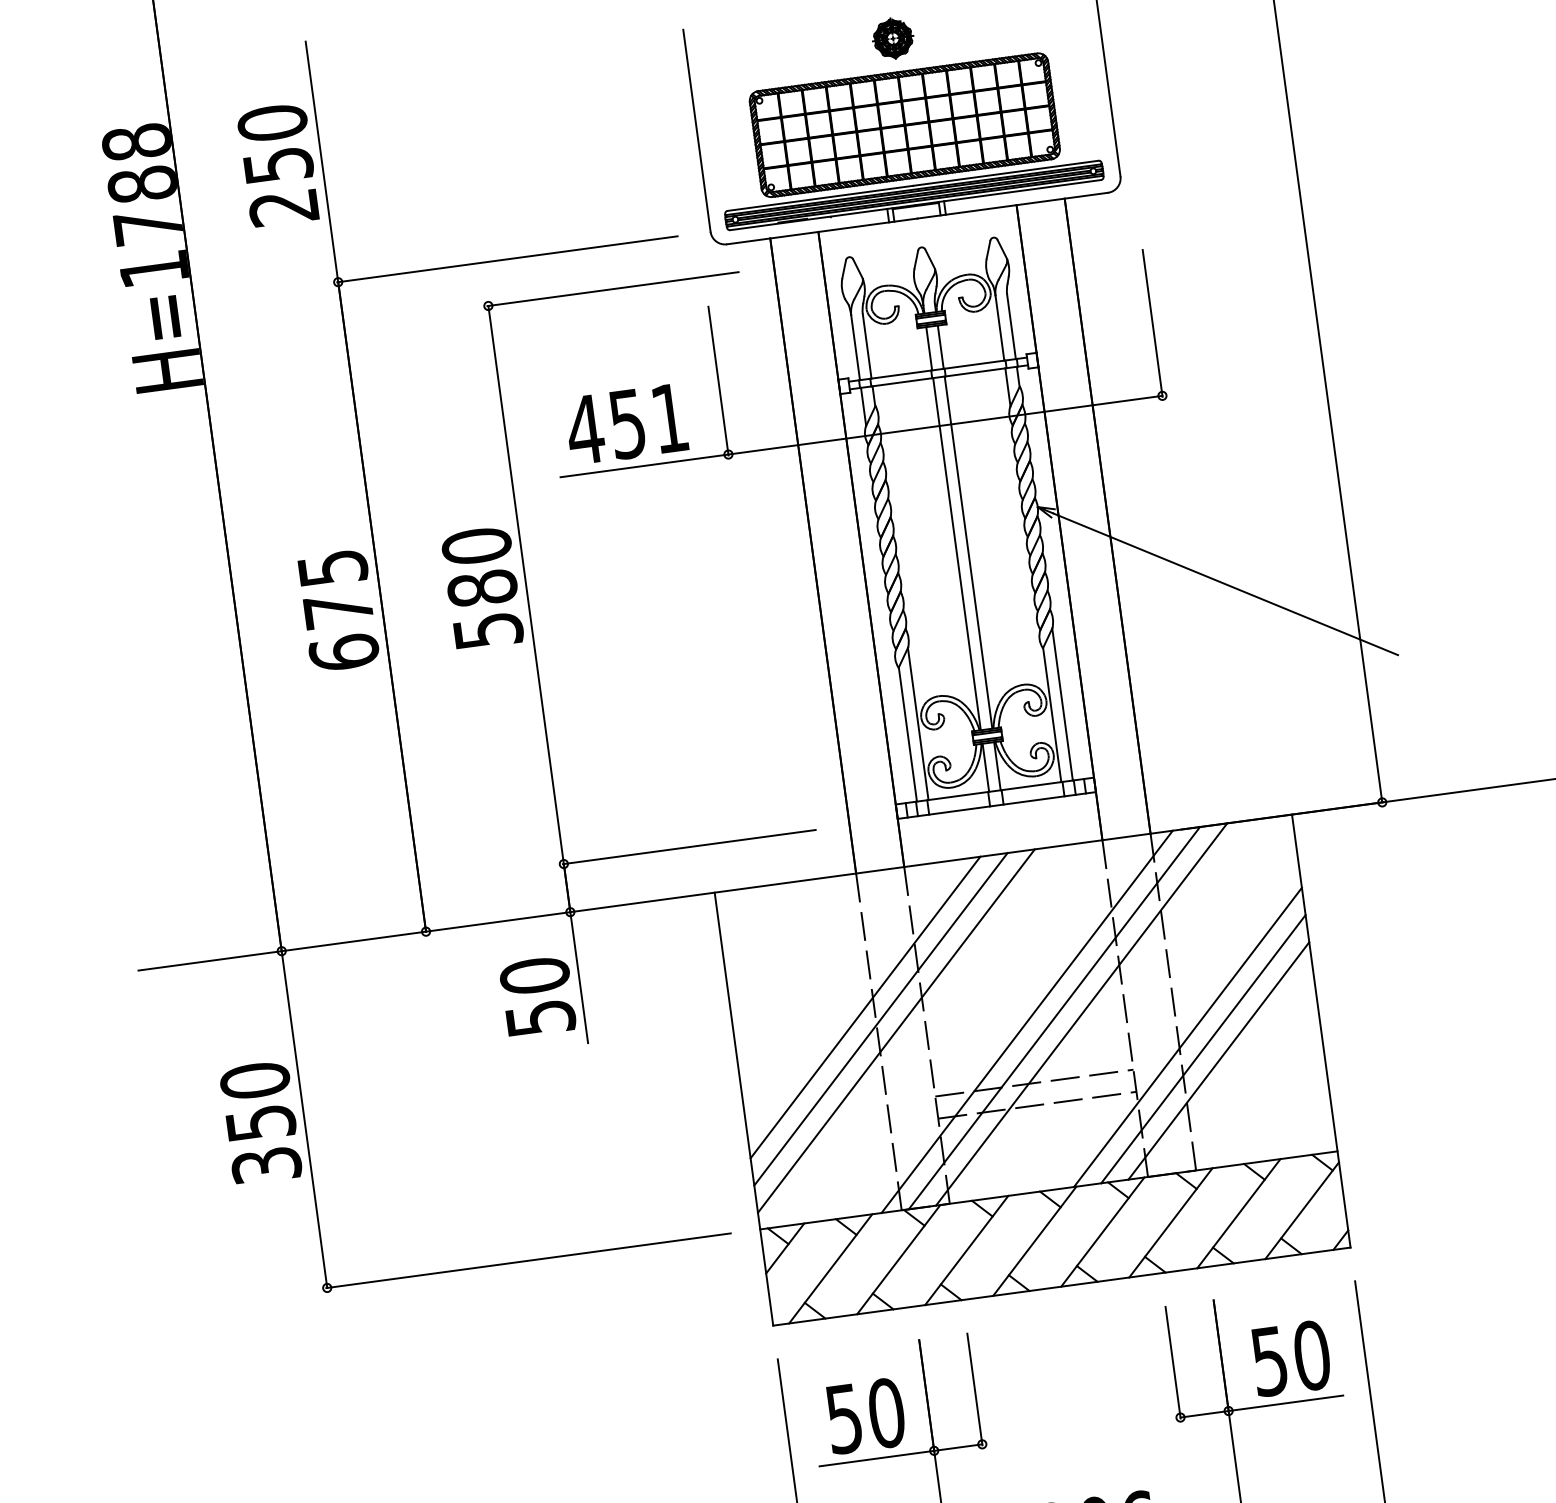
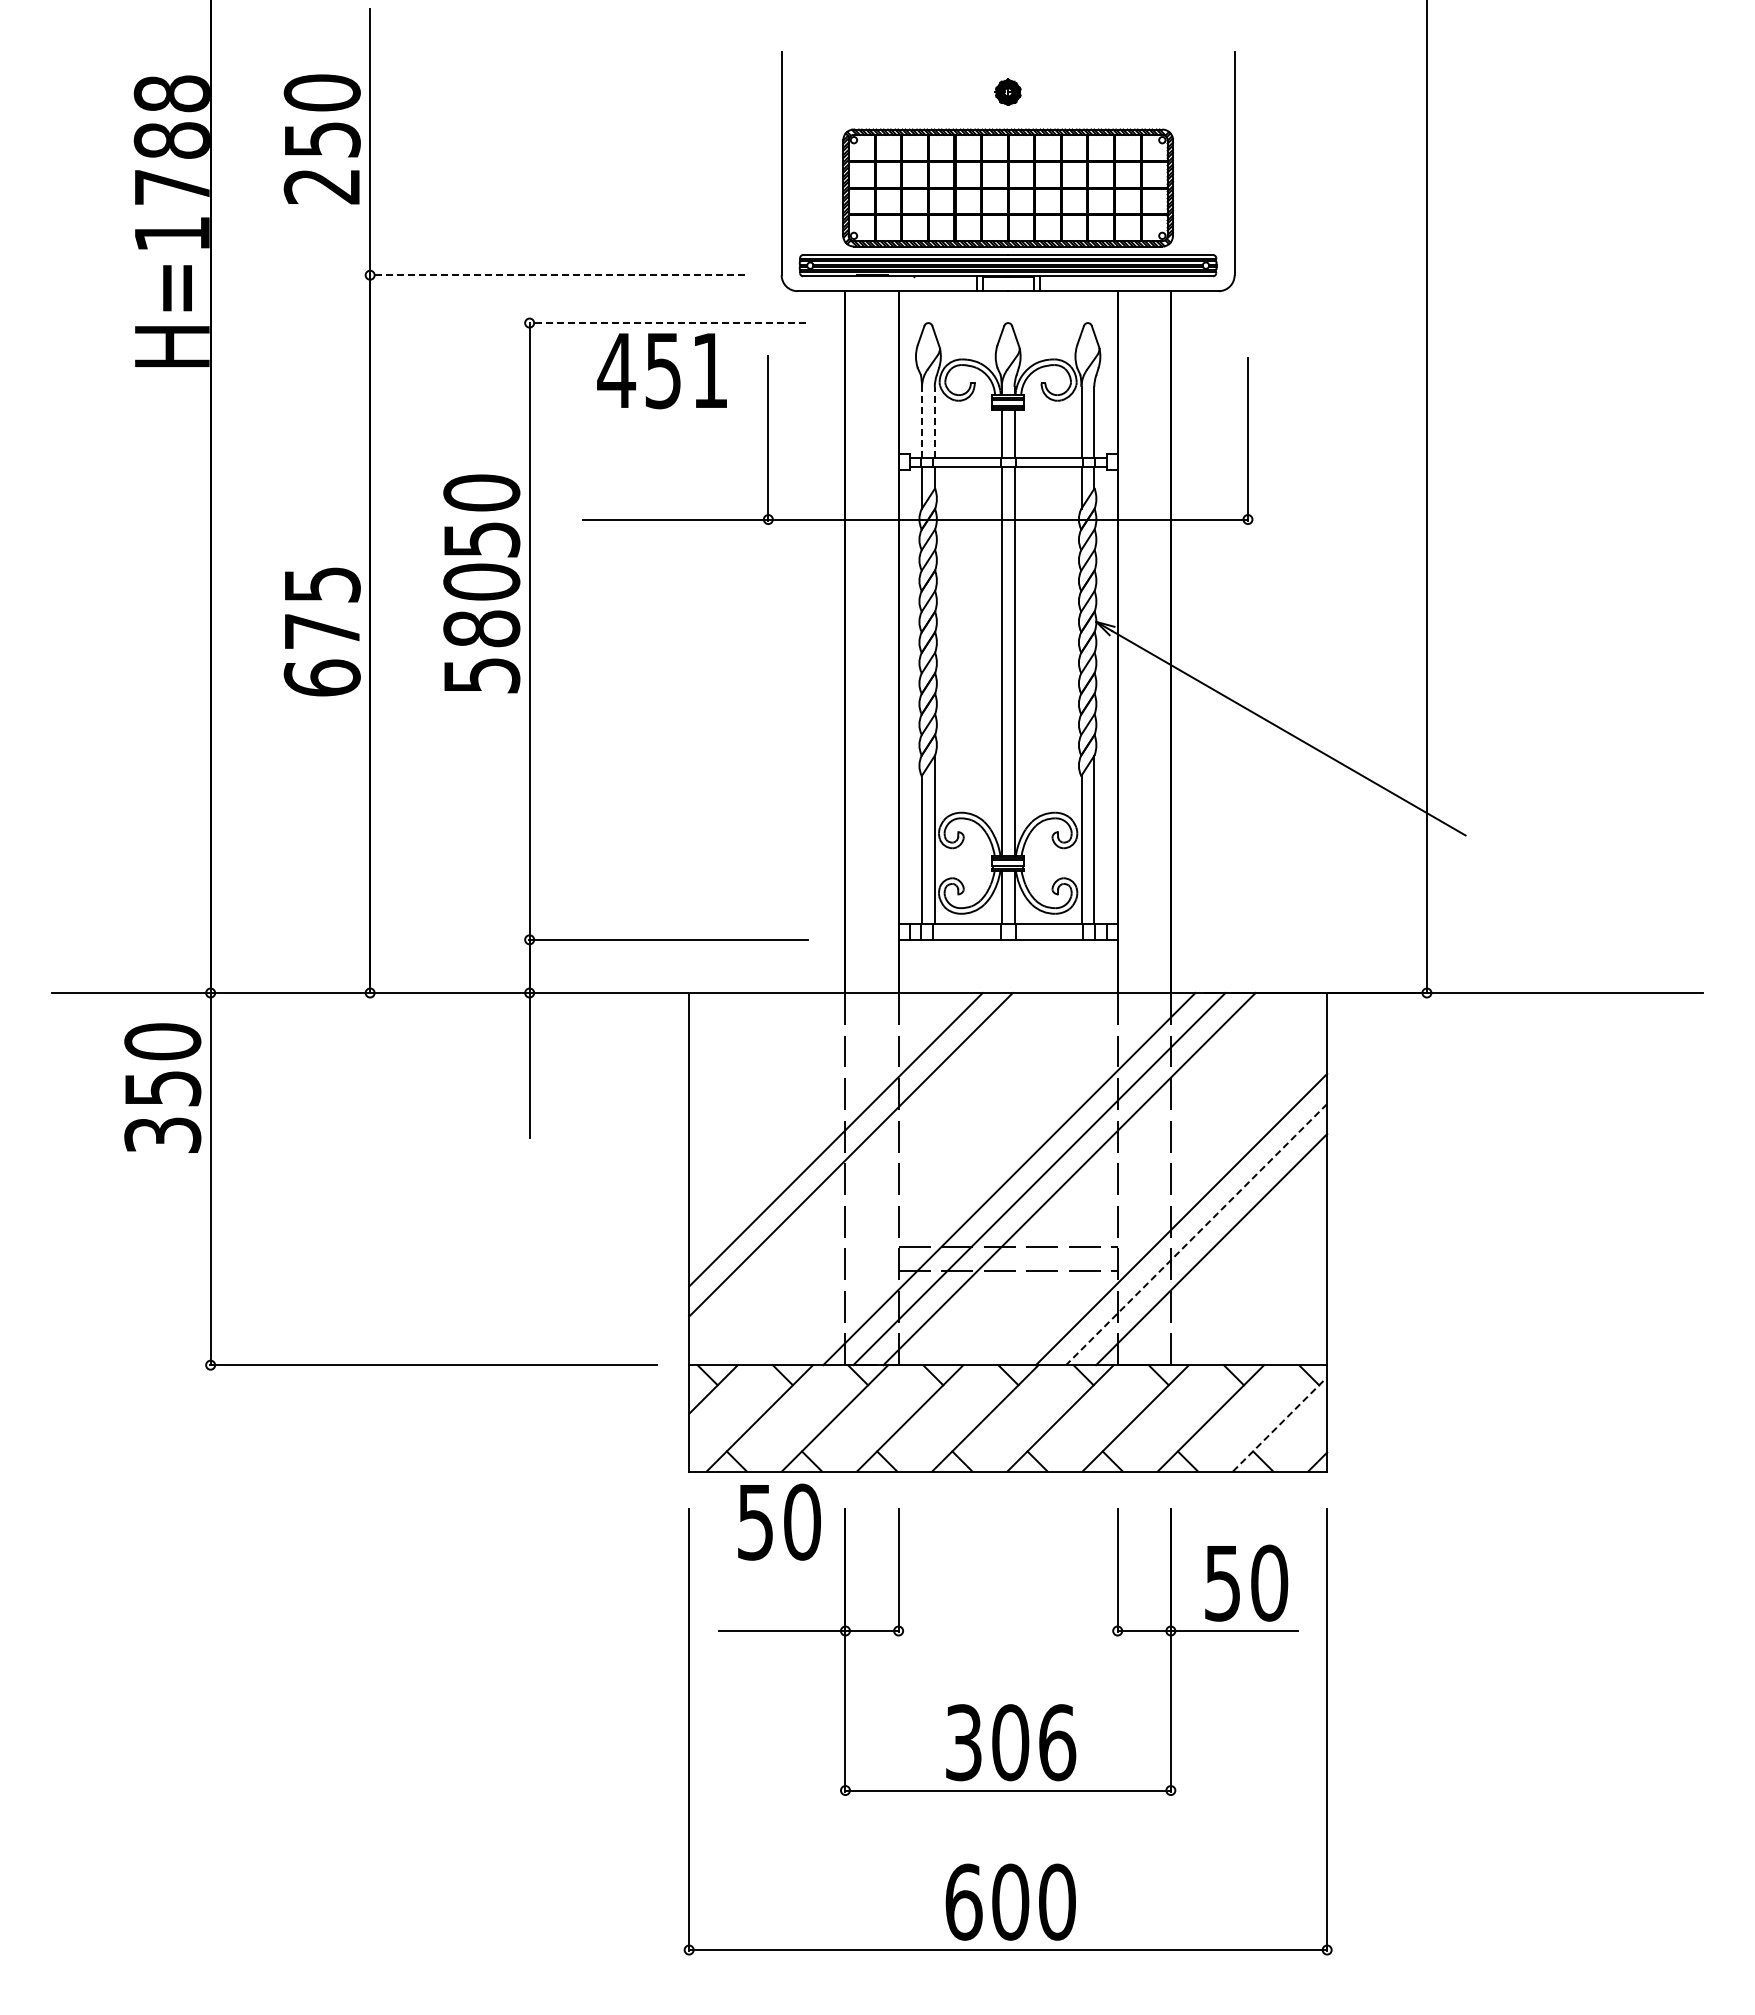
part: (893, 38) -> (1008, 92), size x0.6
line: (506, 259) -> (556, 275), solid -> dashed
line: (613, 289) -> (667, 323), solid -> dashed
line: (866, 346) -> (934, 422), solid -> dashed
line: (856, 347) -> (922, 422), solid -> dashed
text: (625, 425) -> (661, 371), moved
text: (537, 996) -> (481, 515), moved
line: (895, 1030) -> (865, 1169), removed
line: (1203, 1049) -> (1196, 1234), solid -> dashed
text: (260, 1122) -> (162, 1087), moved
line: (1302, 1210) -> (1280, 1424), solid -> dashed
text: (865, 1415) -> (779, 1521), moved

